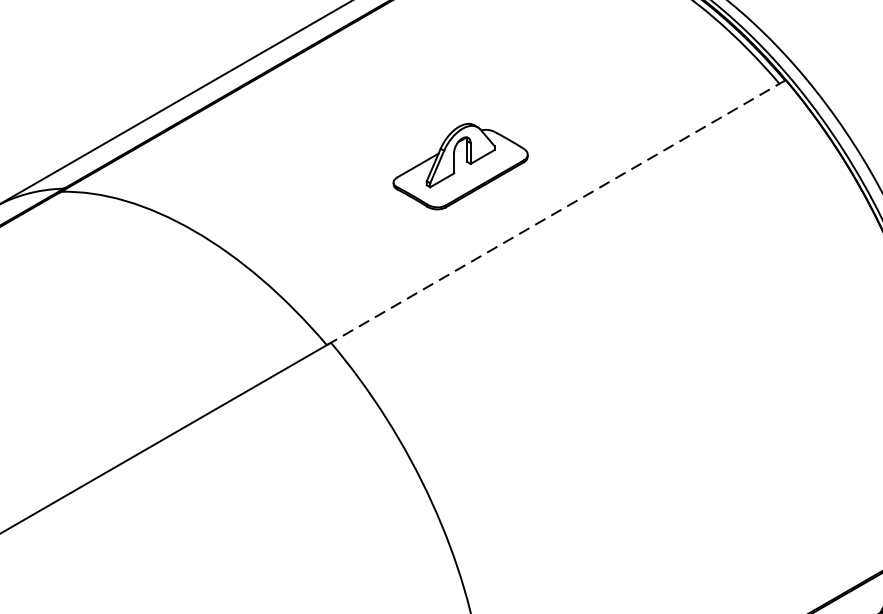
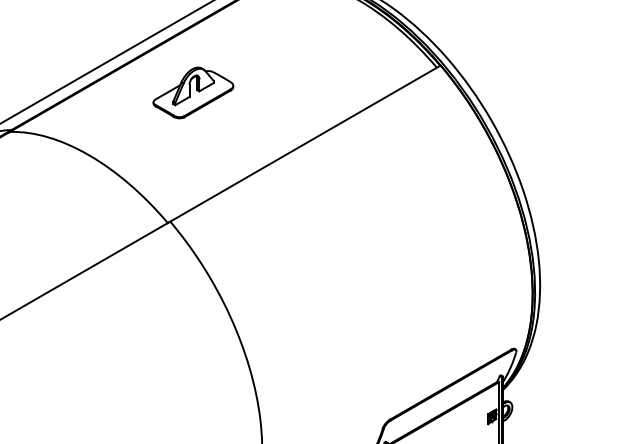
part: (460, 165) -> (193, 92), moved
line: (556, 212) -> (304, 144), dashed -> solid

